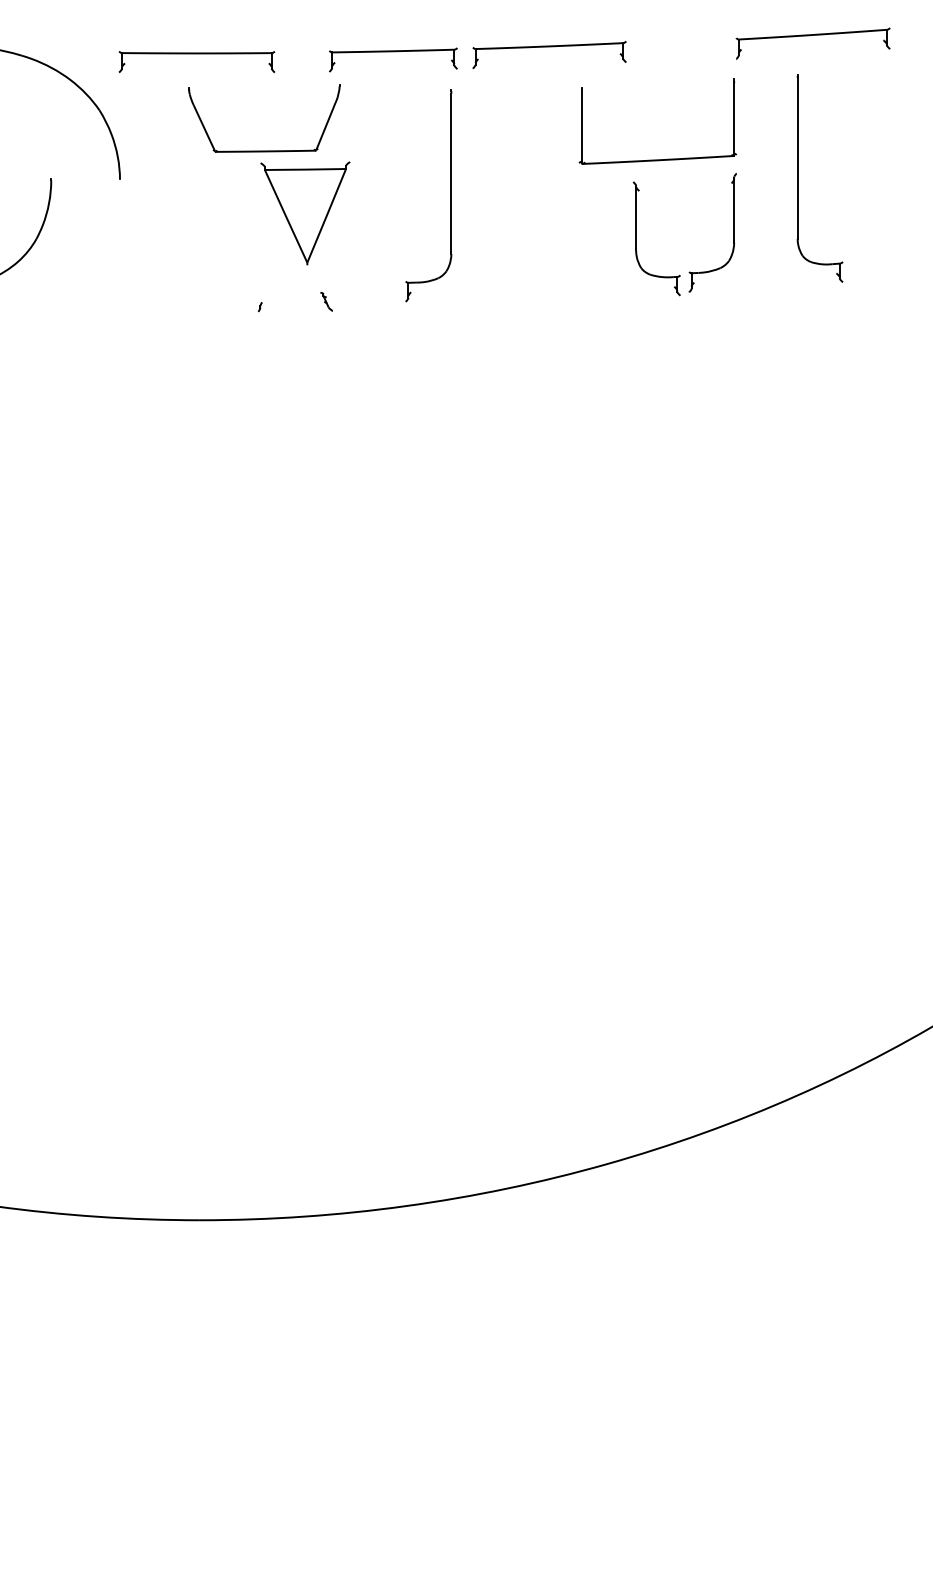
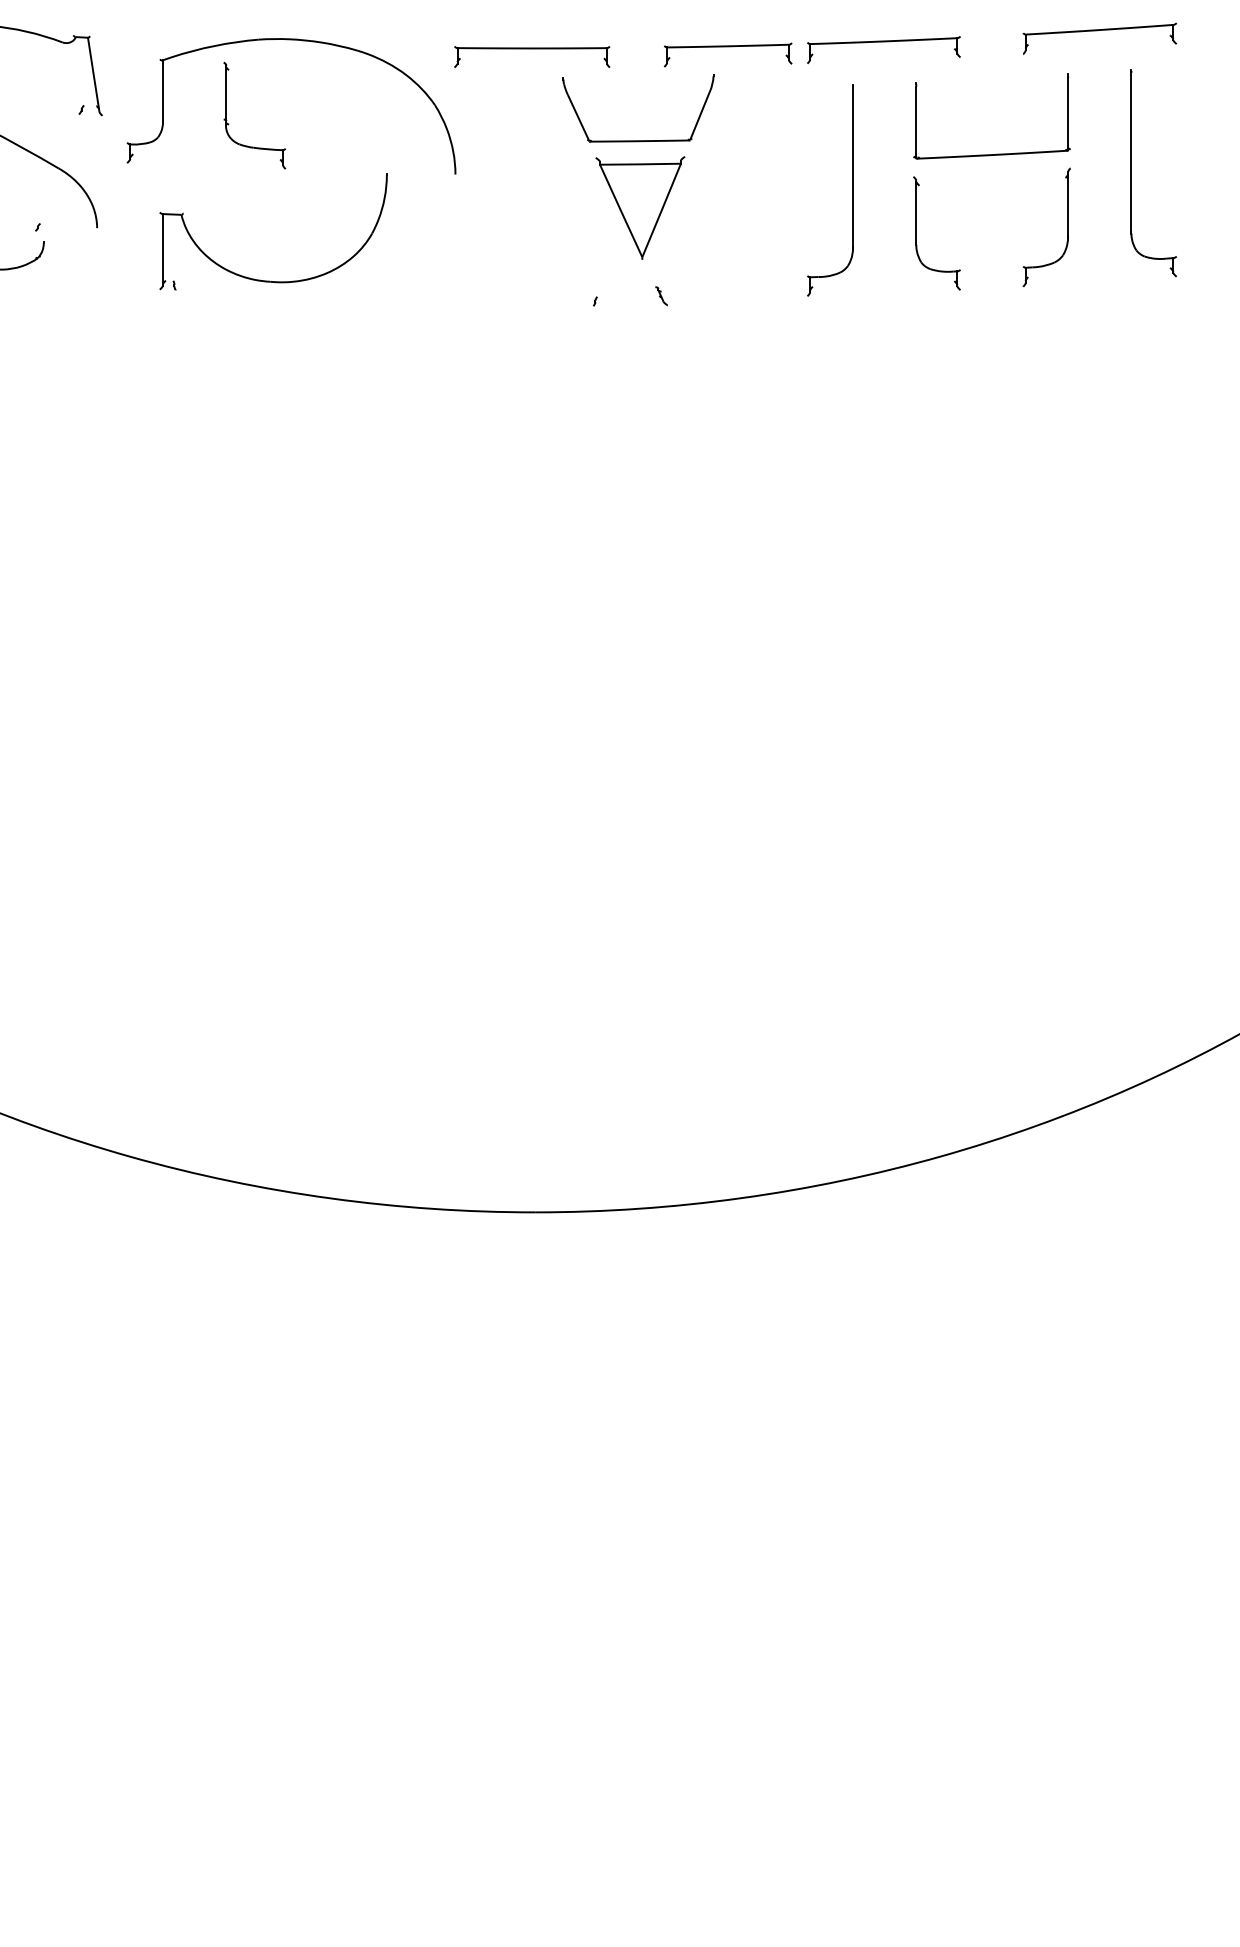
part: (810, 36) -> (1097, 31), moved
part: (264, 150) -> (638, 140), moved
part: (450, 195) -> (852, 190), moved
part: (636, 238) -> (916, 233), moved

